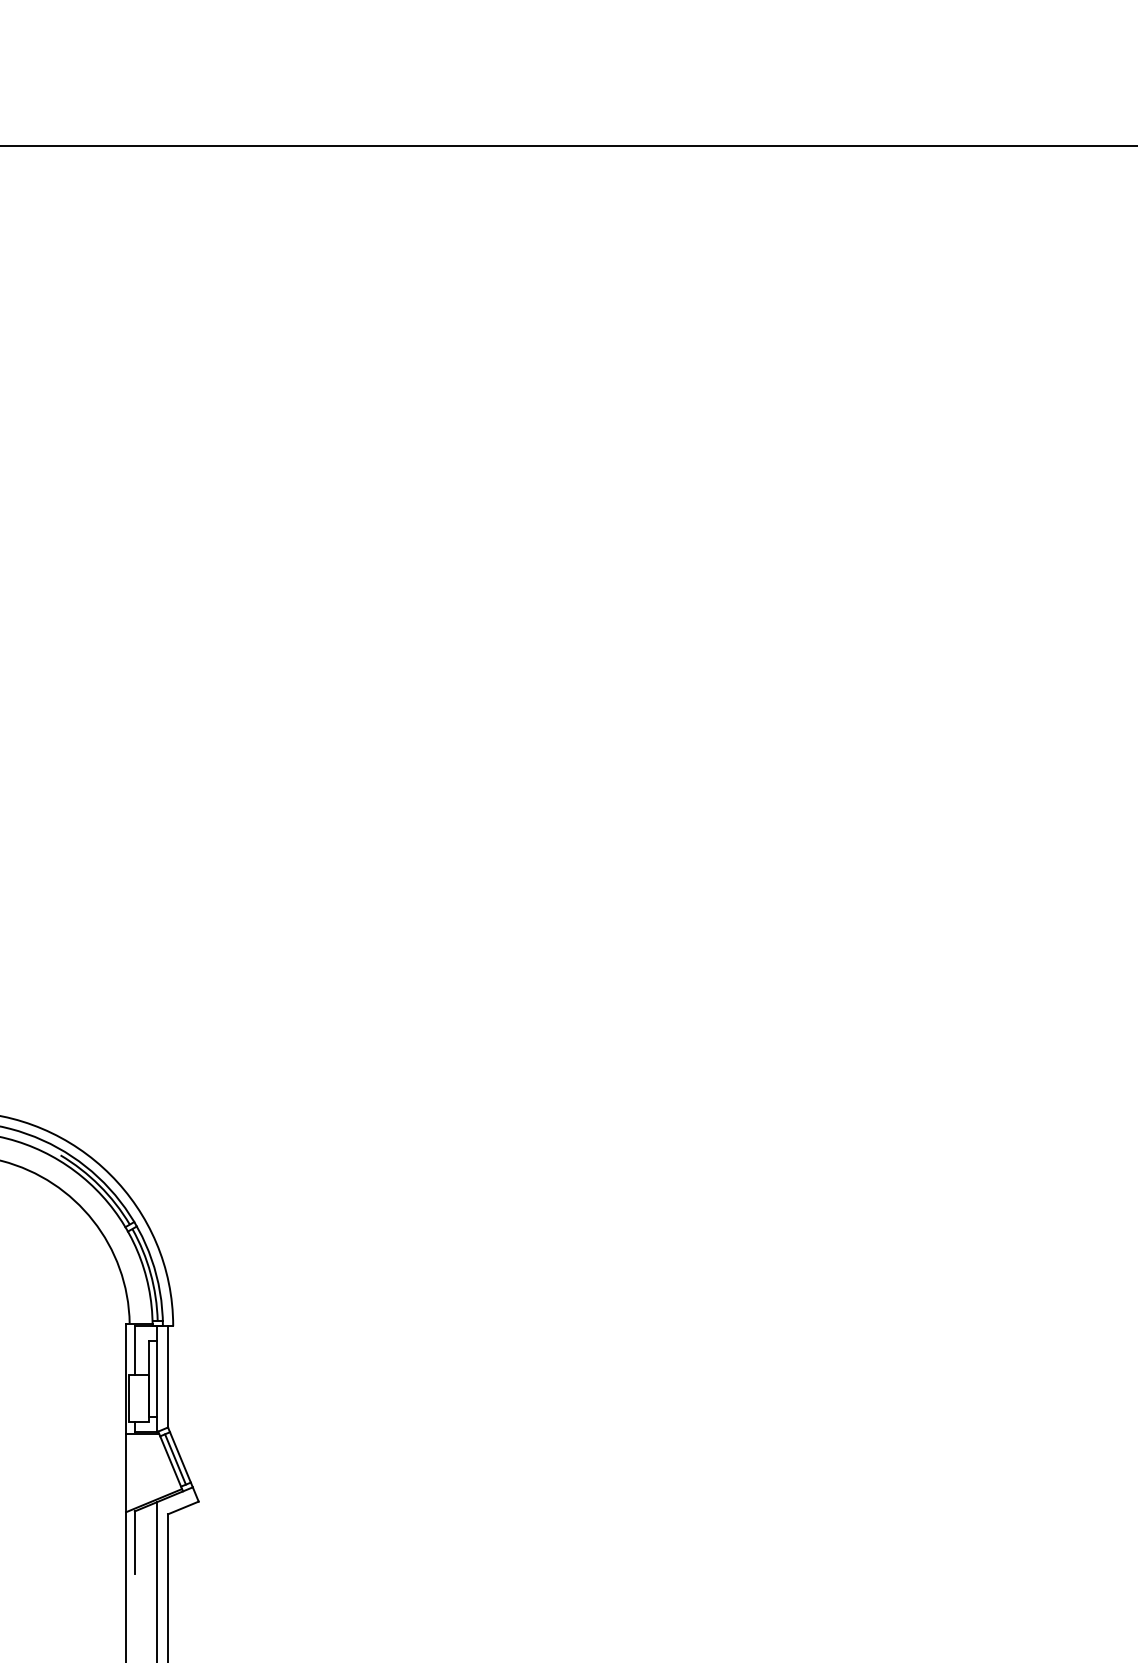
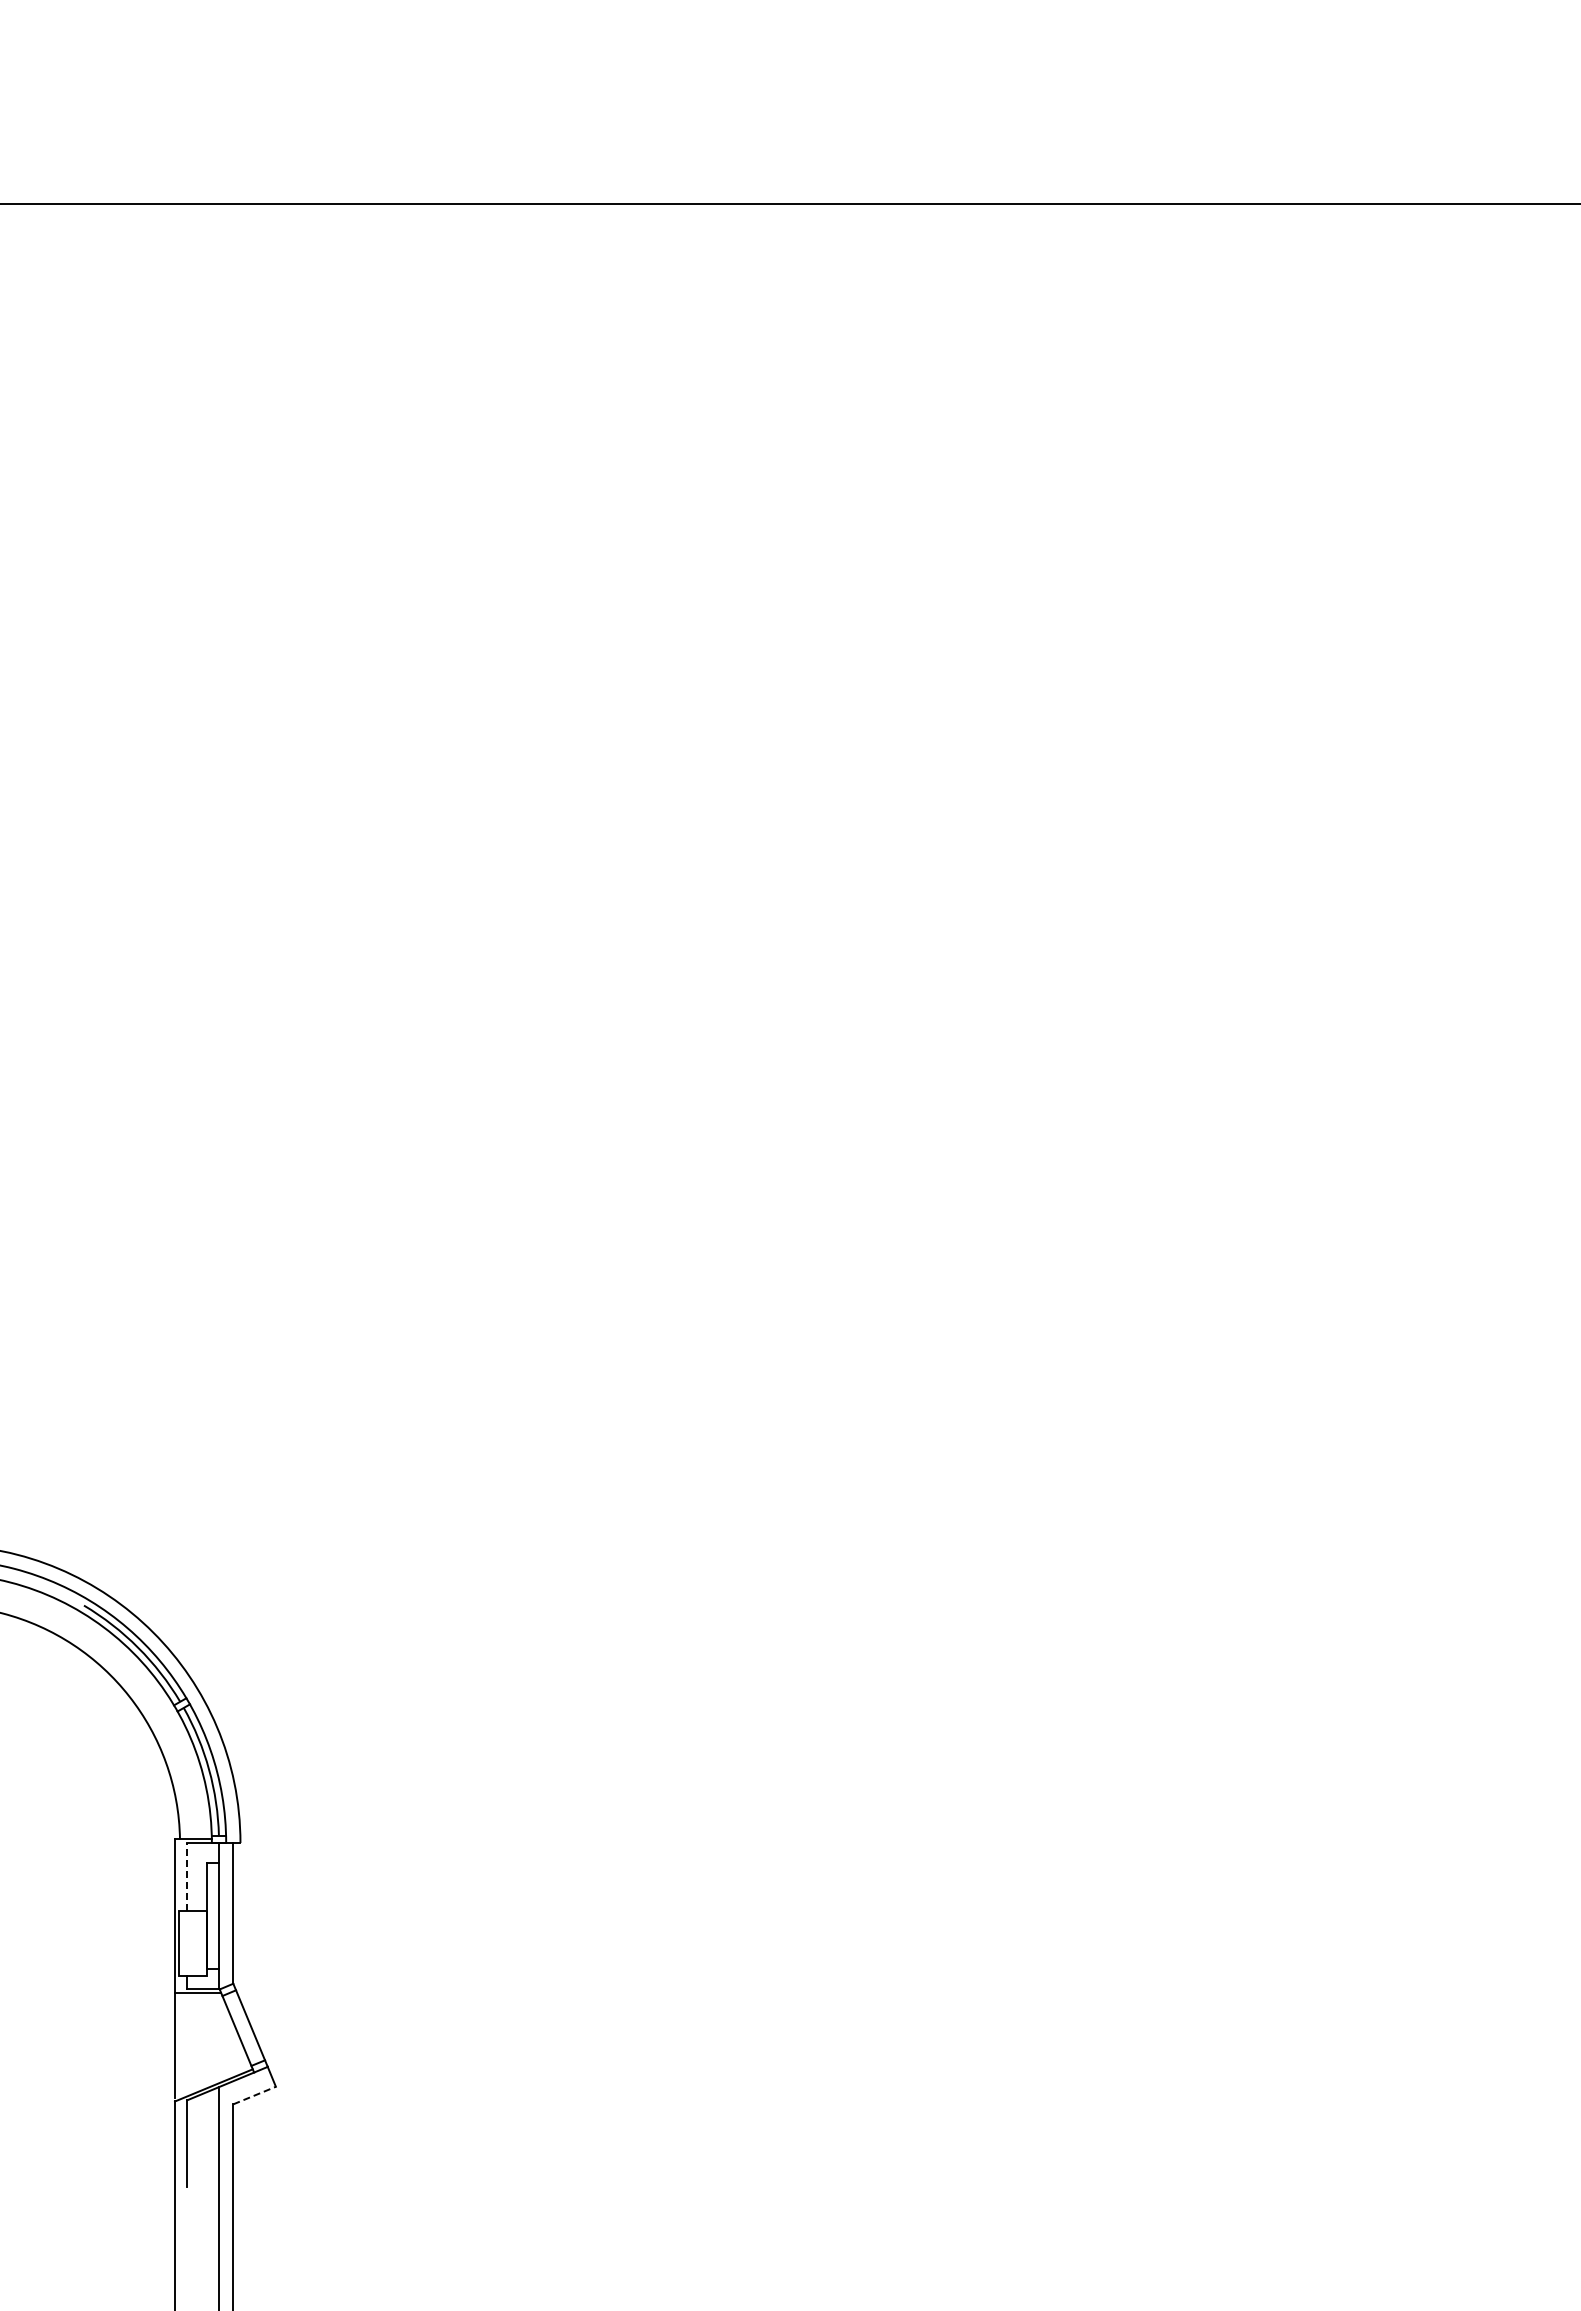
line: (135, 1350) -> (187, 1876), solid -> dashed
line: (175, 1459) -> (243, 2028), removed
line: (184, 1507) -> (255, 2095), solid -> dashed

